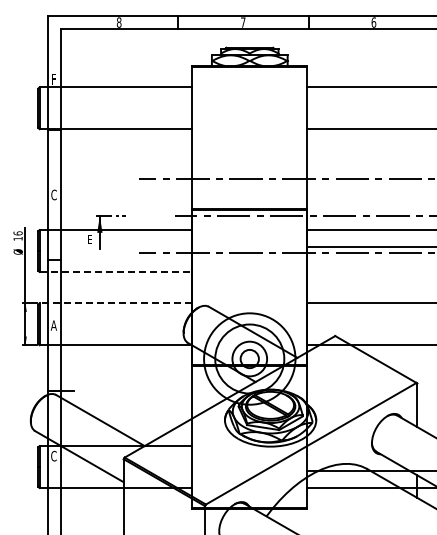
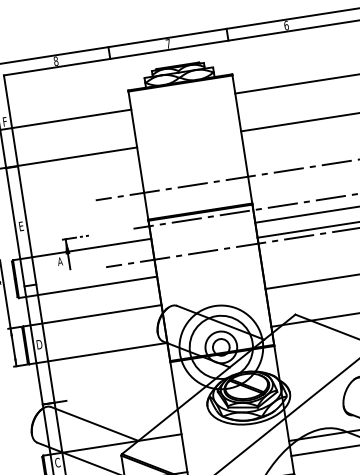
text: (53, 194) -> (20, 226), C -> E
text: (89, 239) -> (59, 261), E -> A
line: (116, 271) -> (88, 286), dashed -> solid
line: (115, 303) -> (92, 315), dashed -> solid
text: (53, 325) -> (39, 344), A -> D

